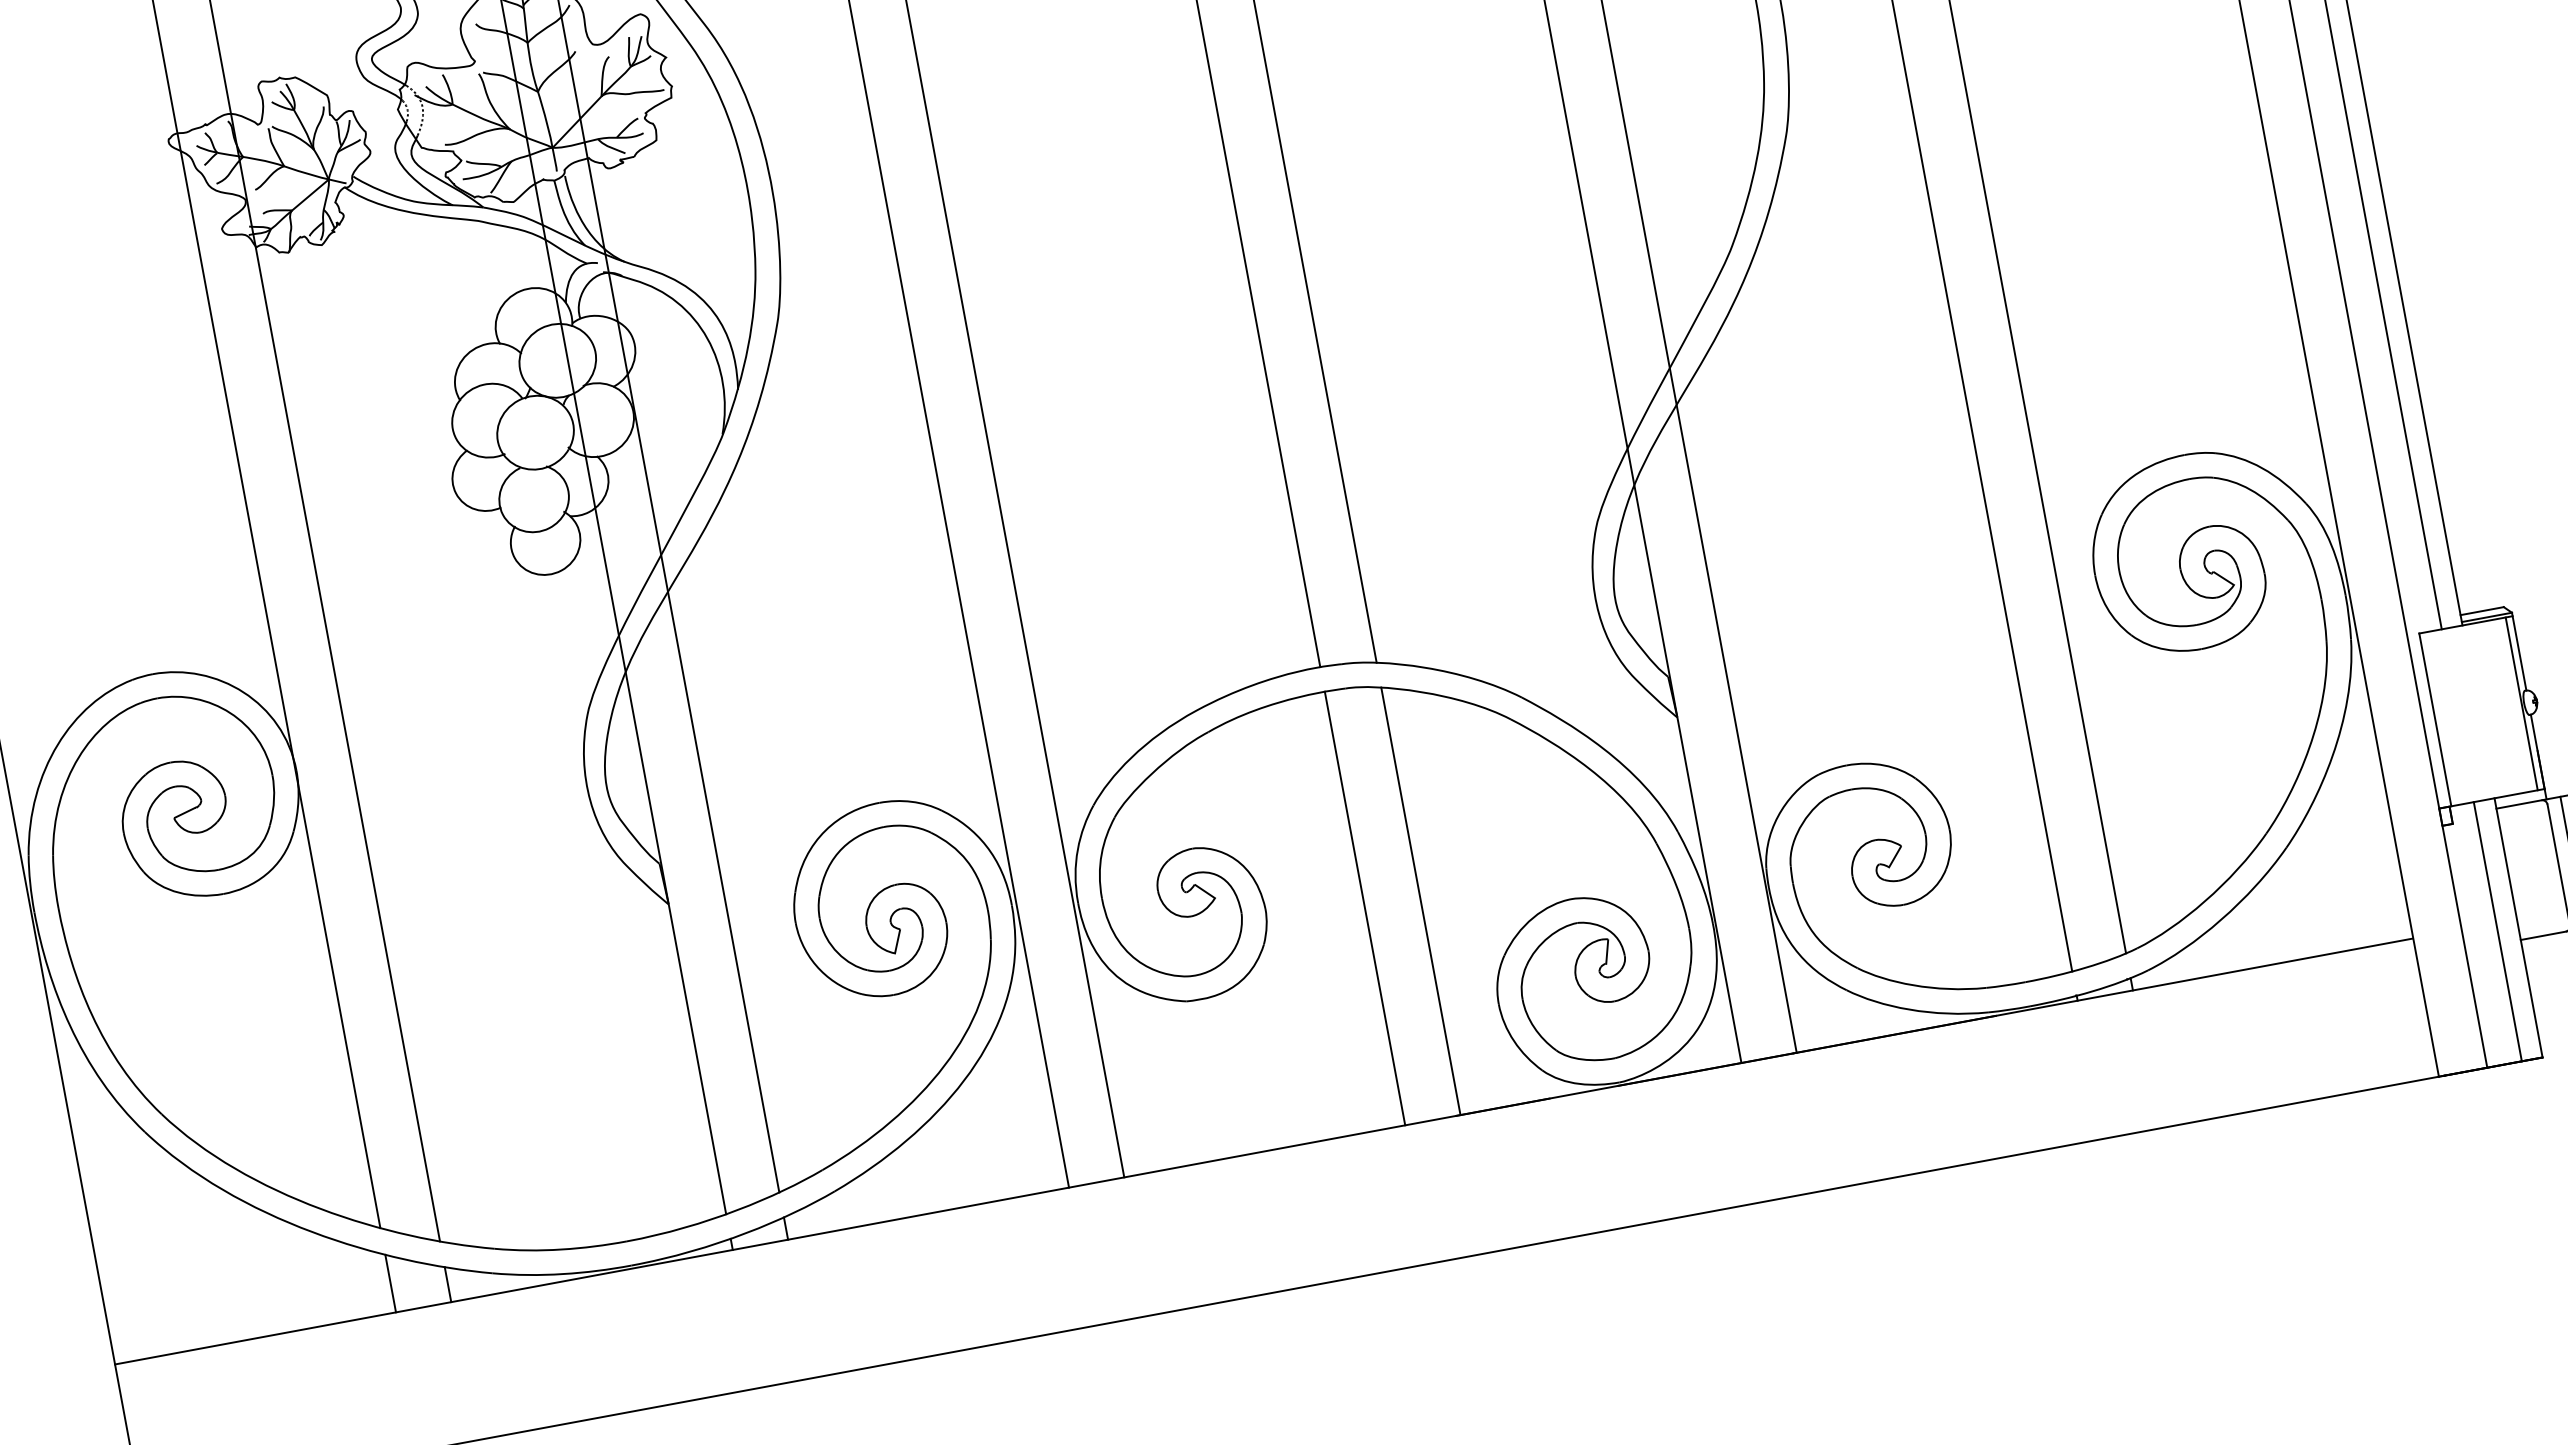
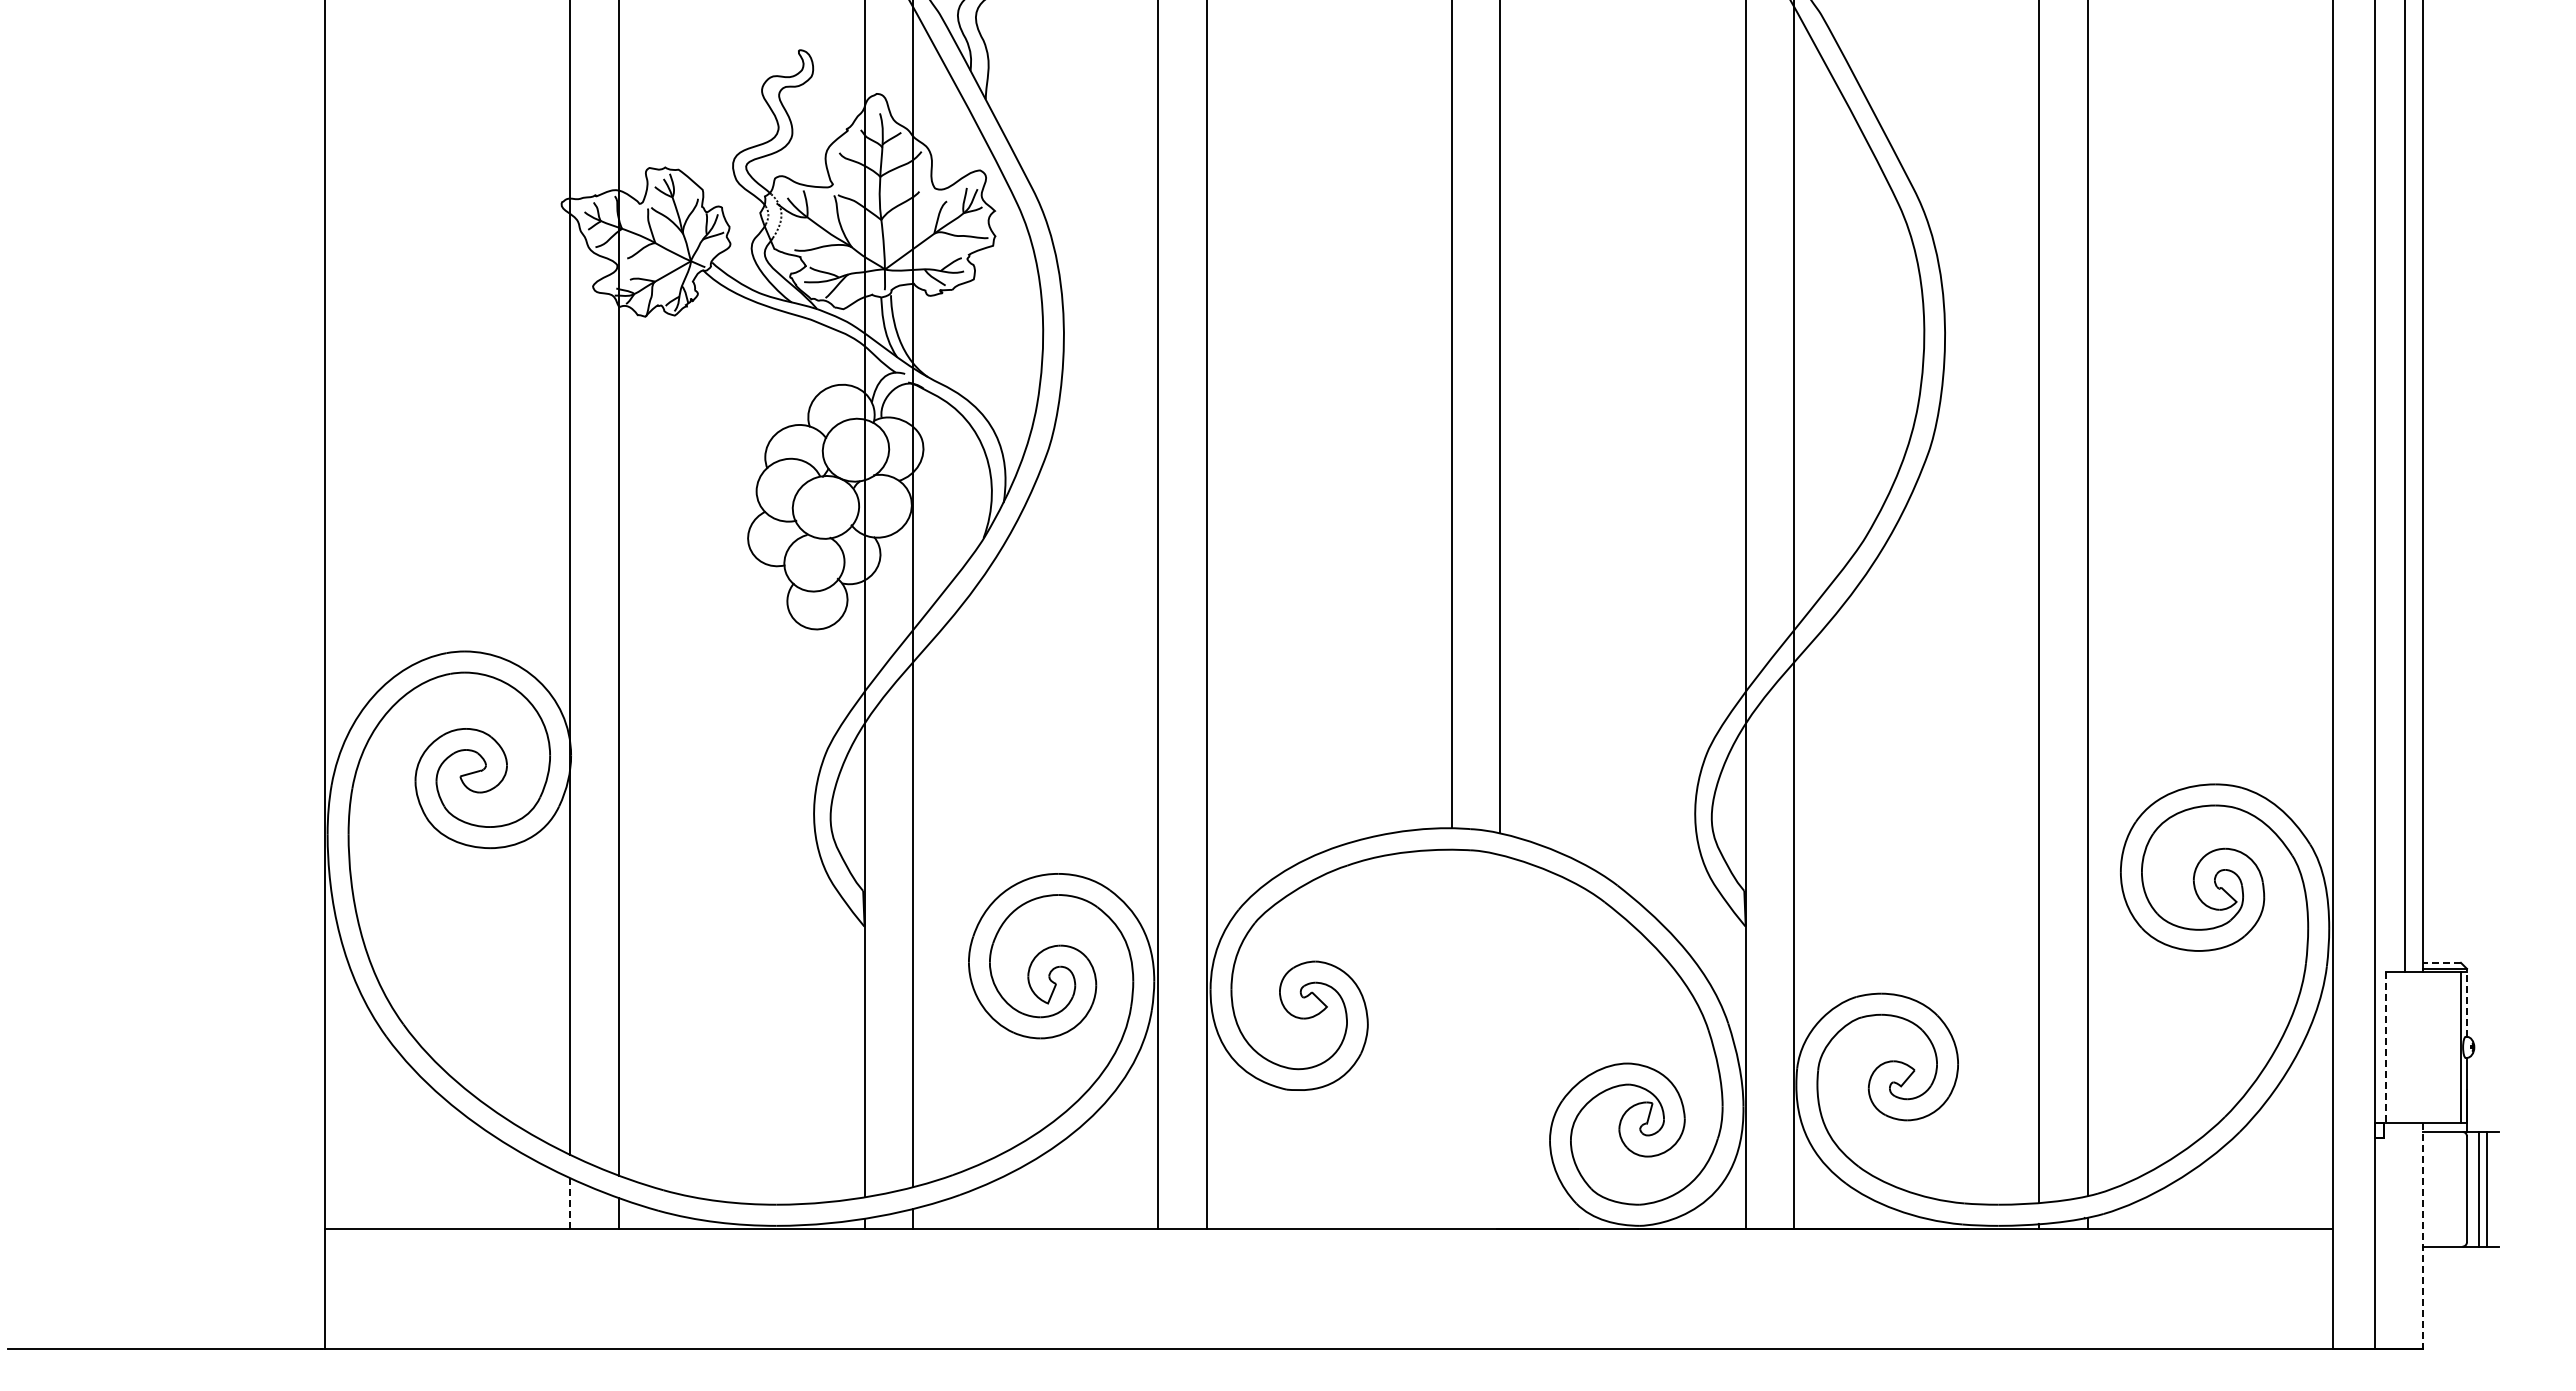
line: (2482, 610) -> (2442, 962), solid -> dashed
line: (2519, 651) -> (2467, 1002), solid -> dashed
line: (2435, 720) -> (2385, 1047), solid -> dashed
line: (1421, 900) -> (1500, 1041), removed
line: (1365, 907) -> (1452, 1038), removed
line: (2518, 928) -> (2423, 1236), solid -> dashed
line: (2498, 931) -> (2405, 1235), removed
line: (390, 1283) -> (570, 1203), solid -> dashed

